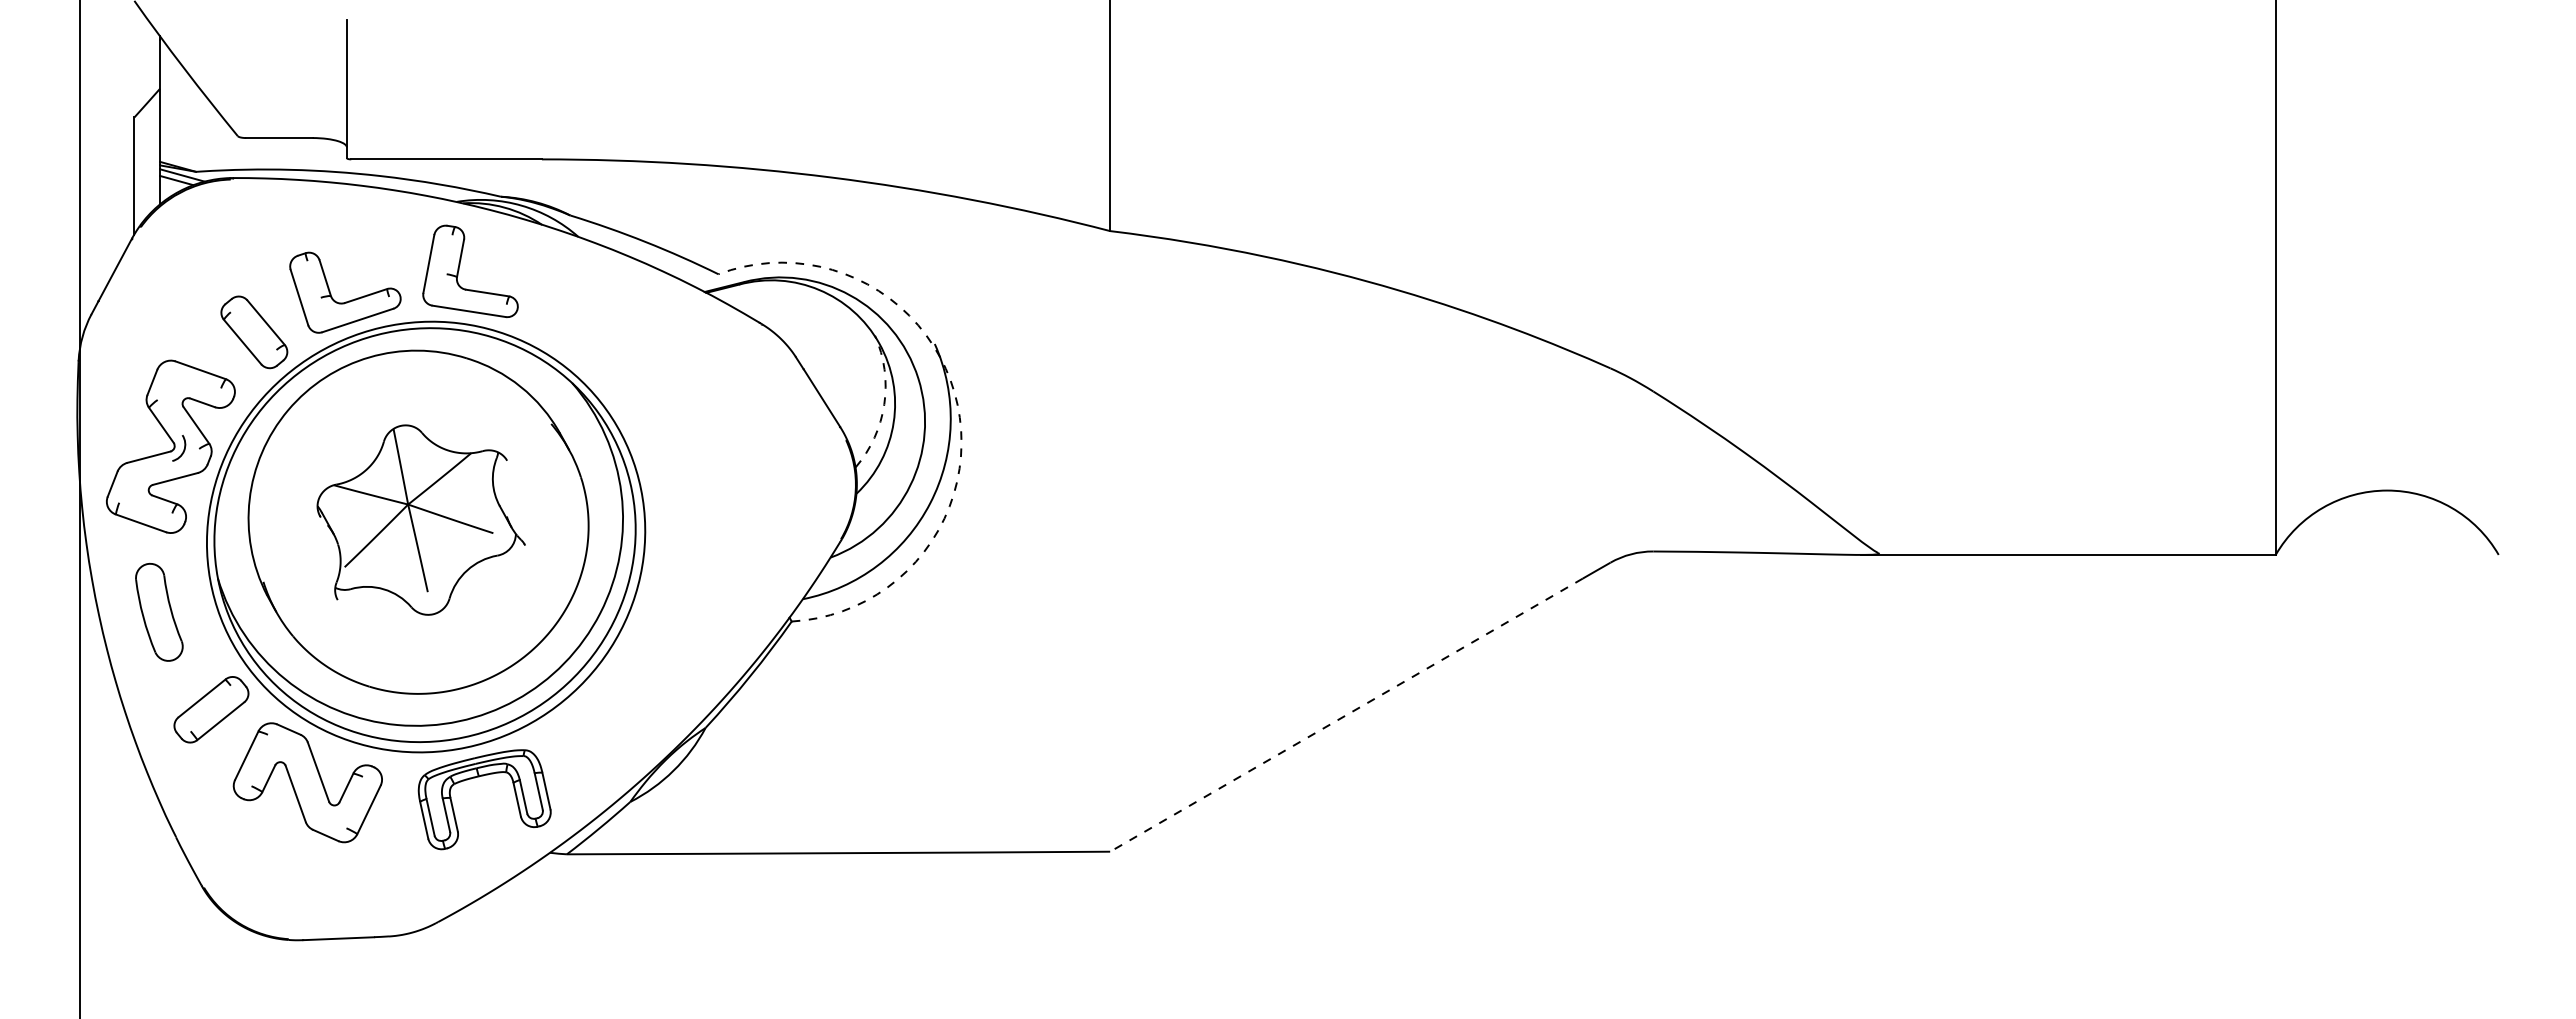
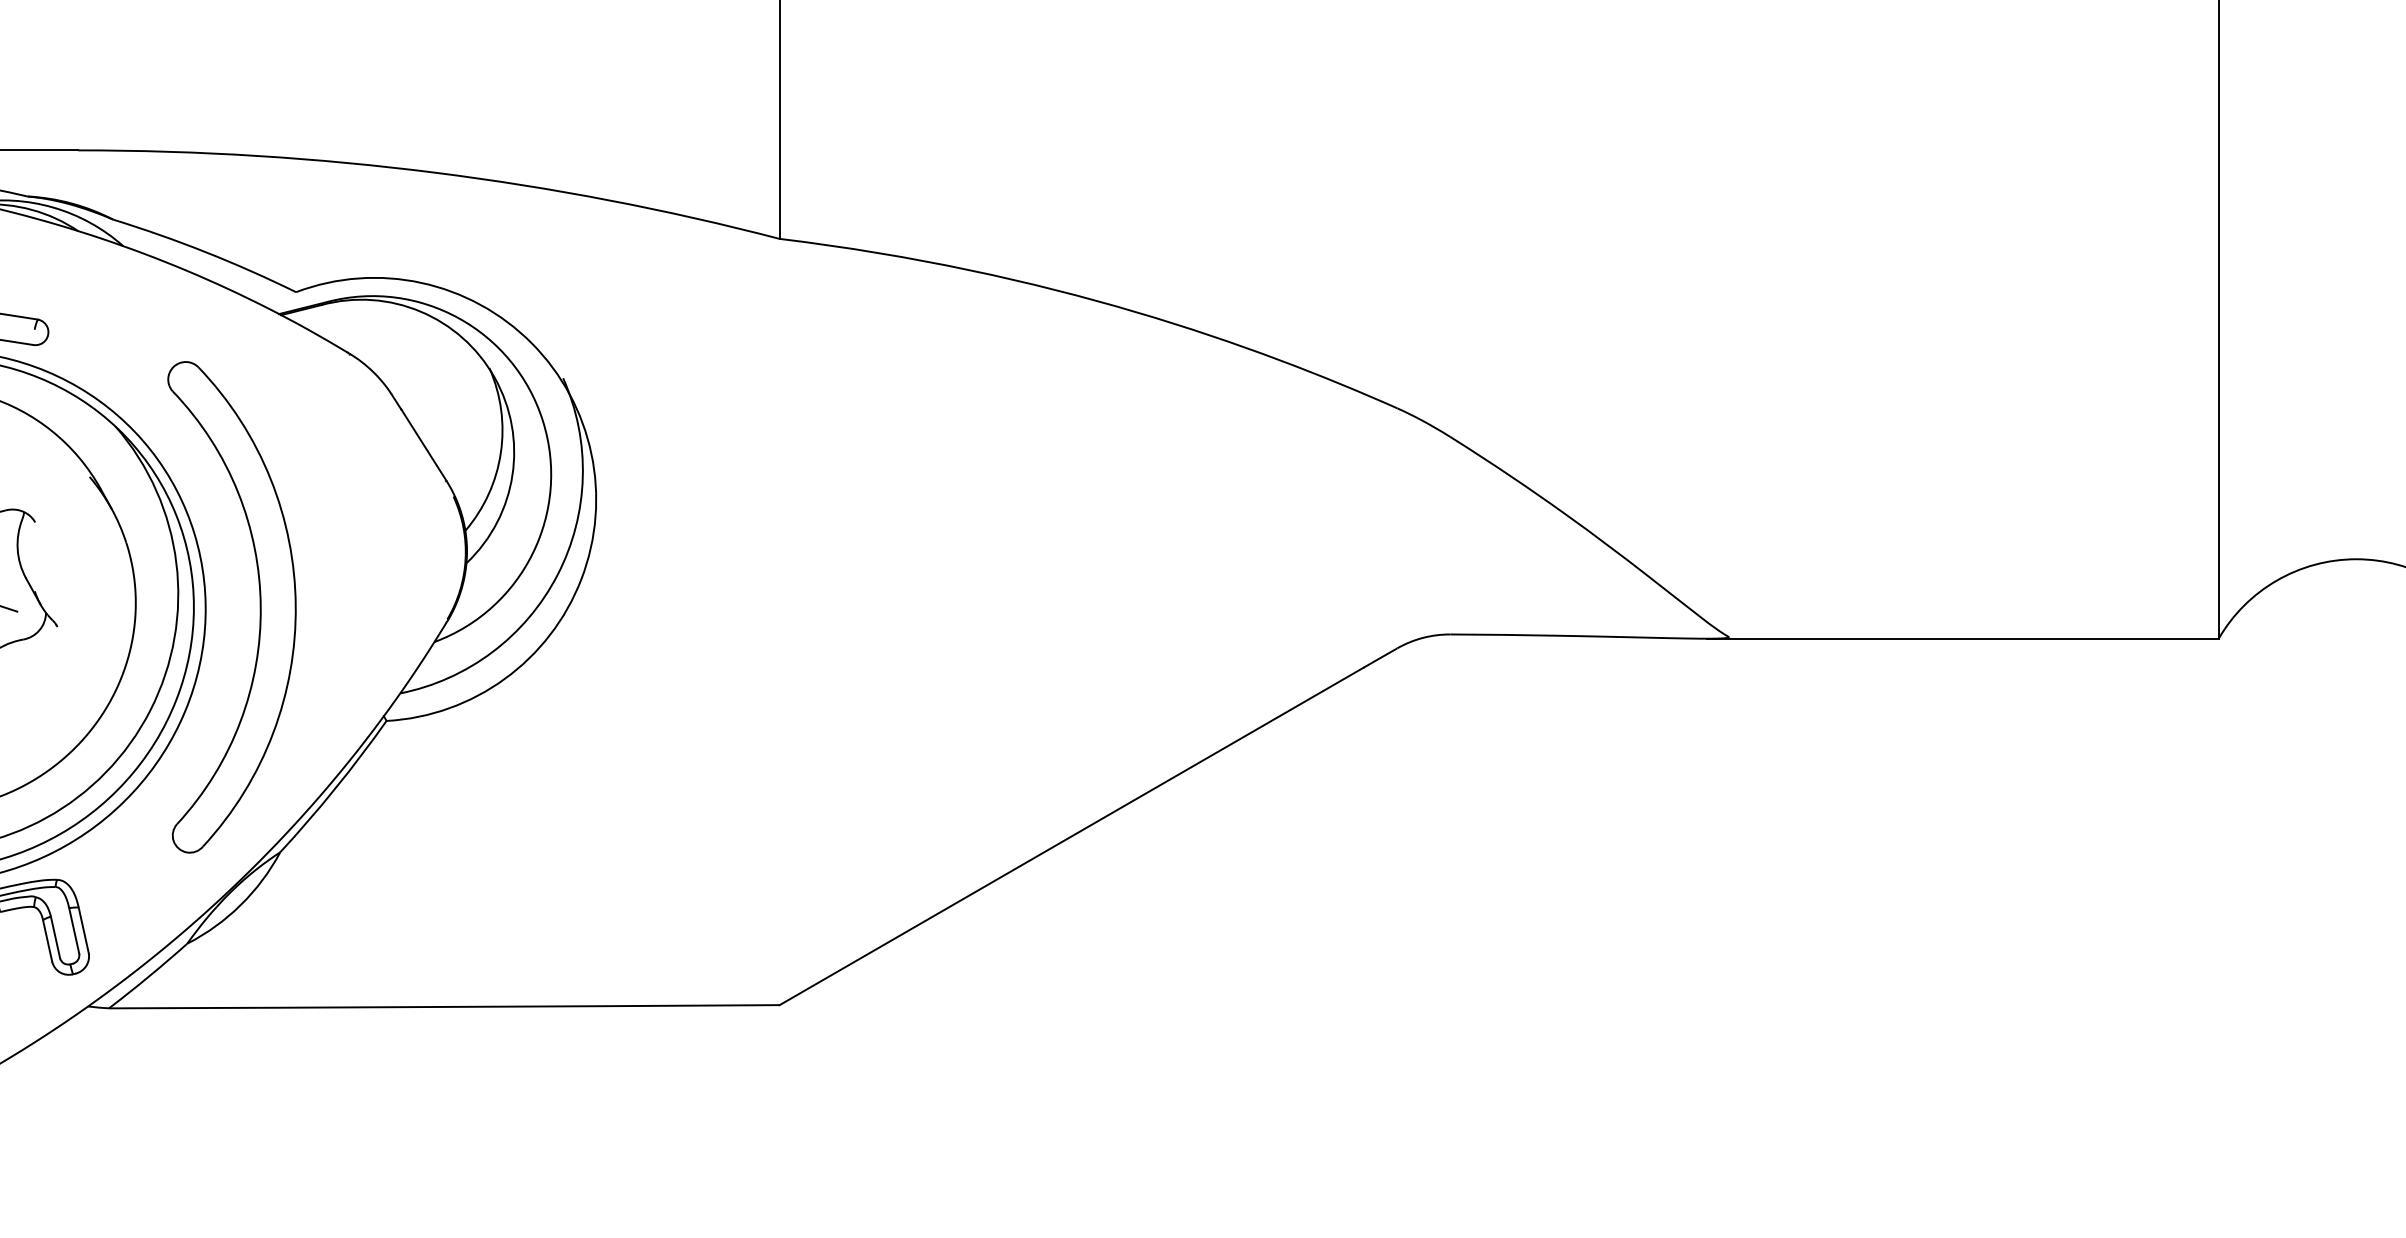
arc: (884, 404) -> (501, 452), dashed -> solid
arc: (957, 405) -> (591, 454), dashed -> solid
part: (688, 529) -> (259, 607), added
line: (1346, 715) -> (1071, 836), dashed -> solid

